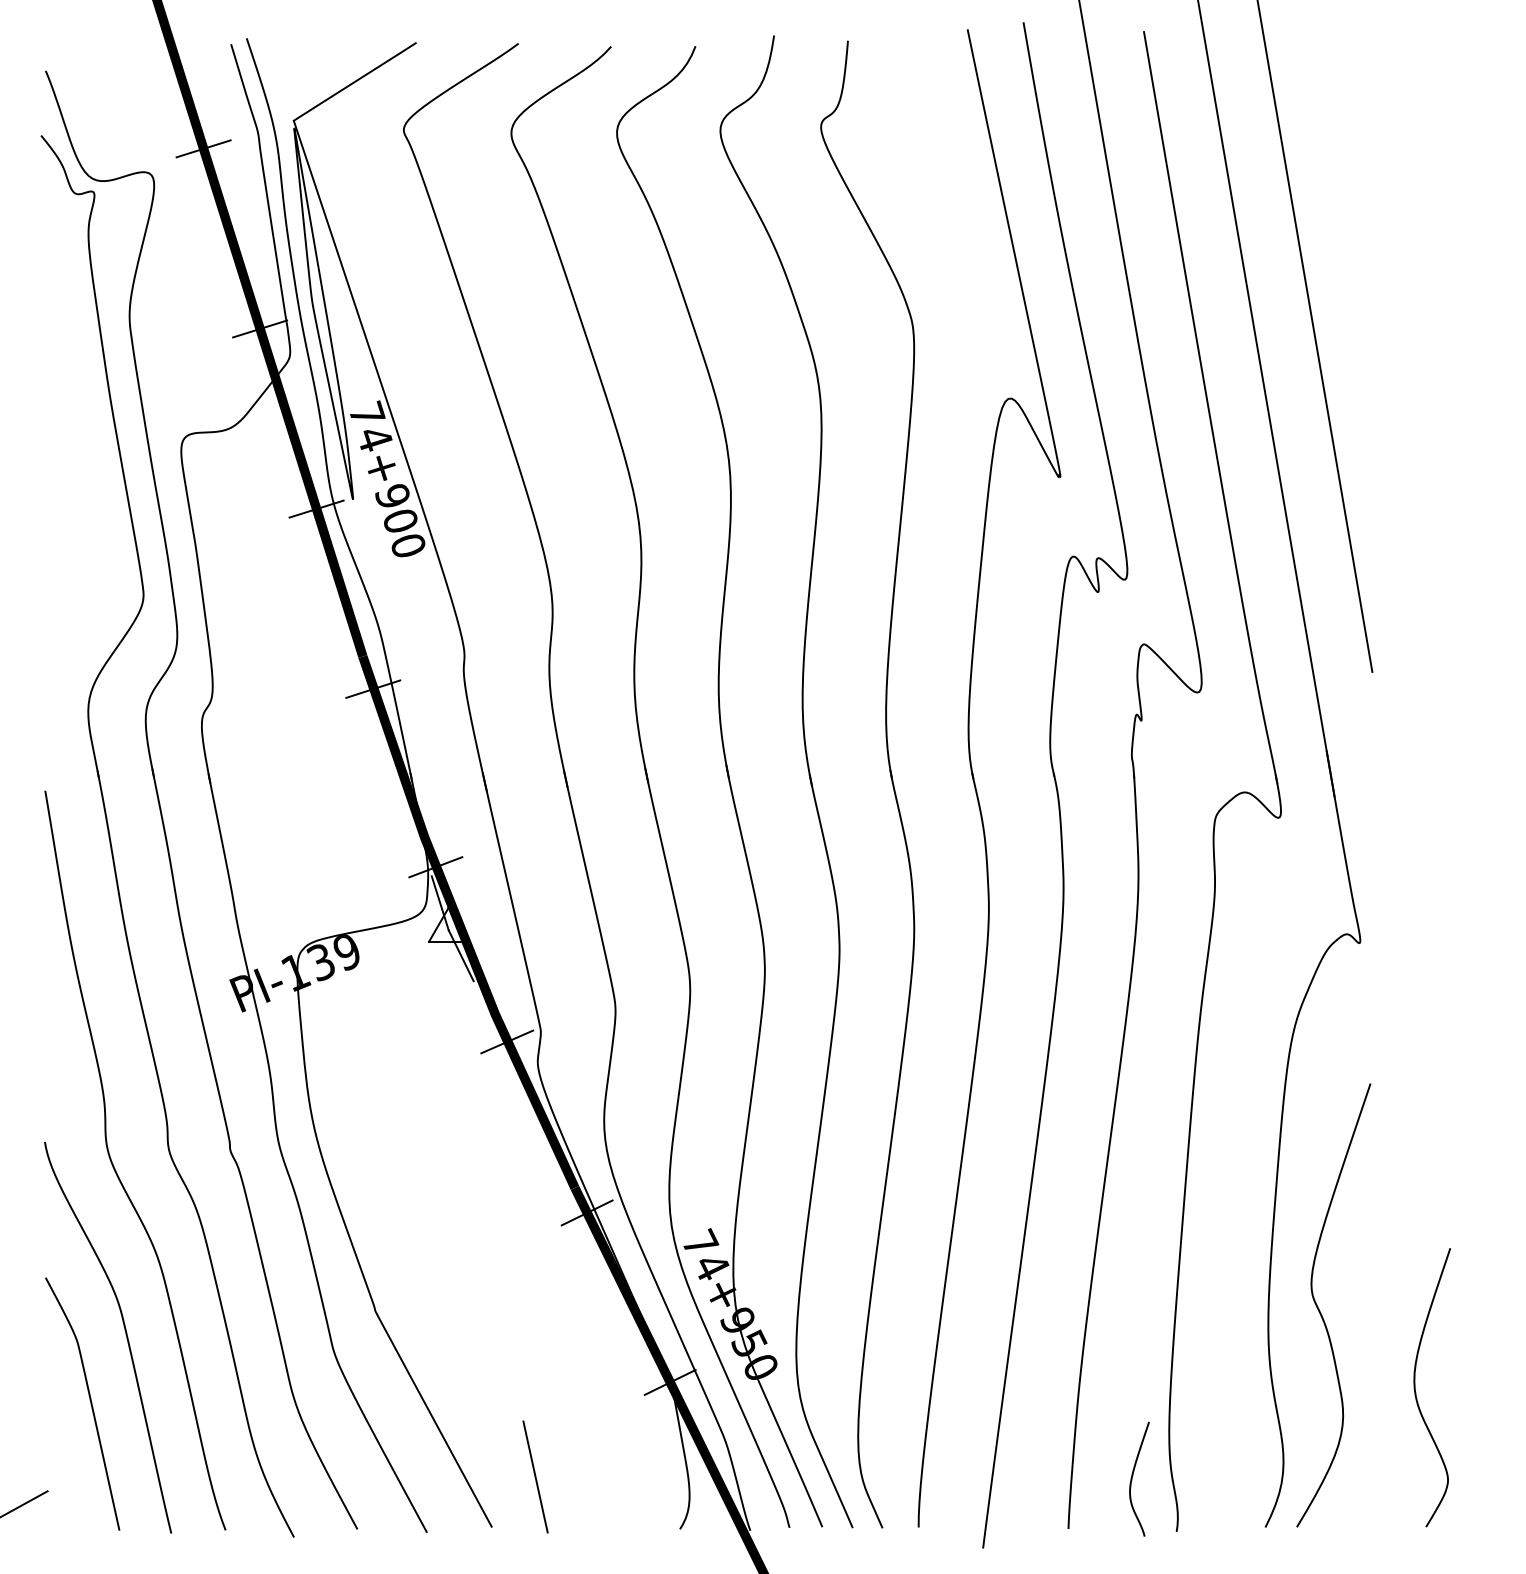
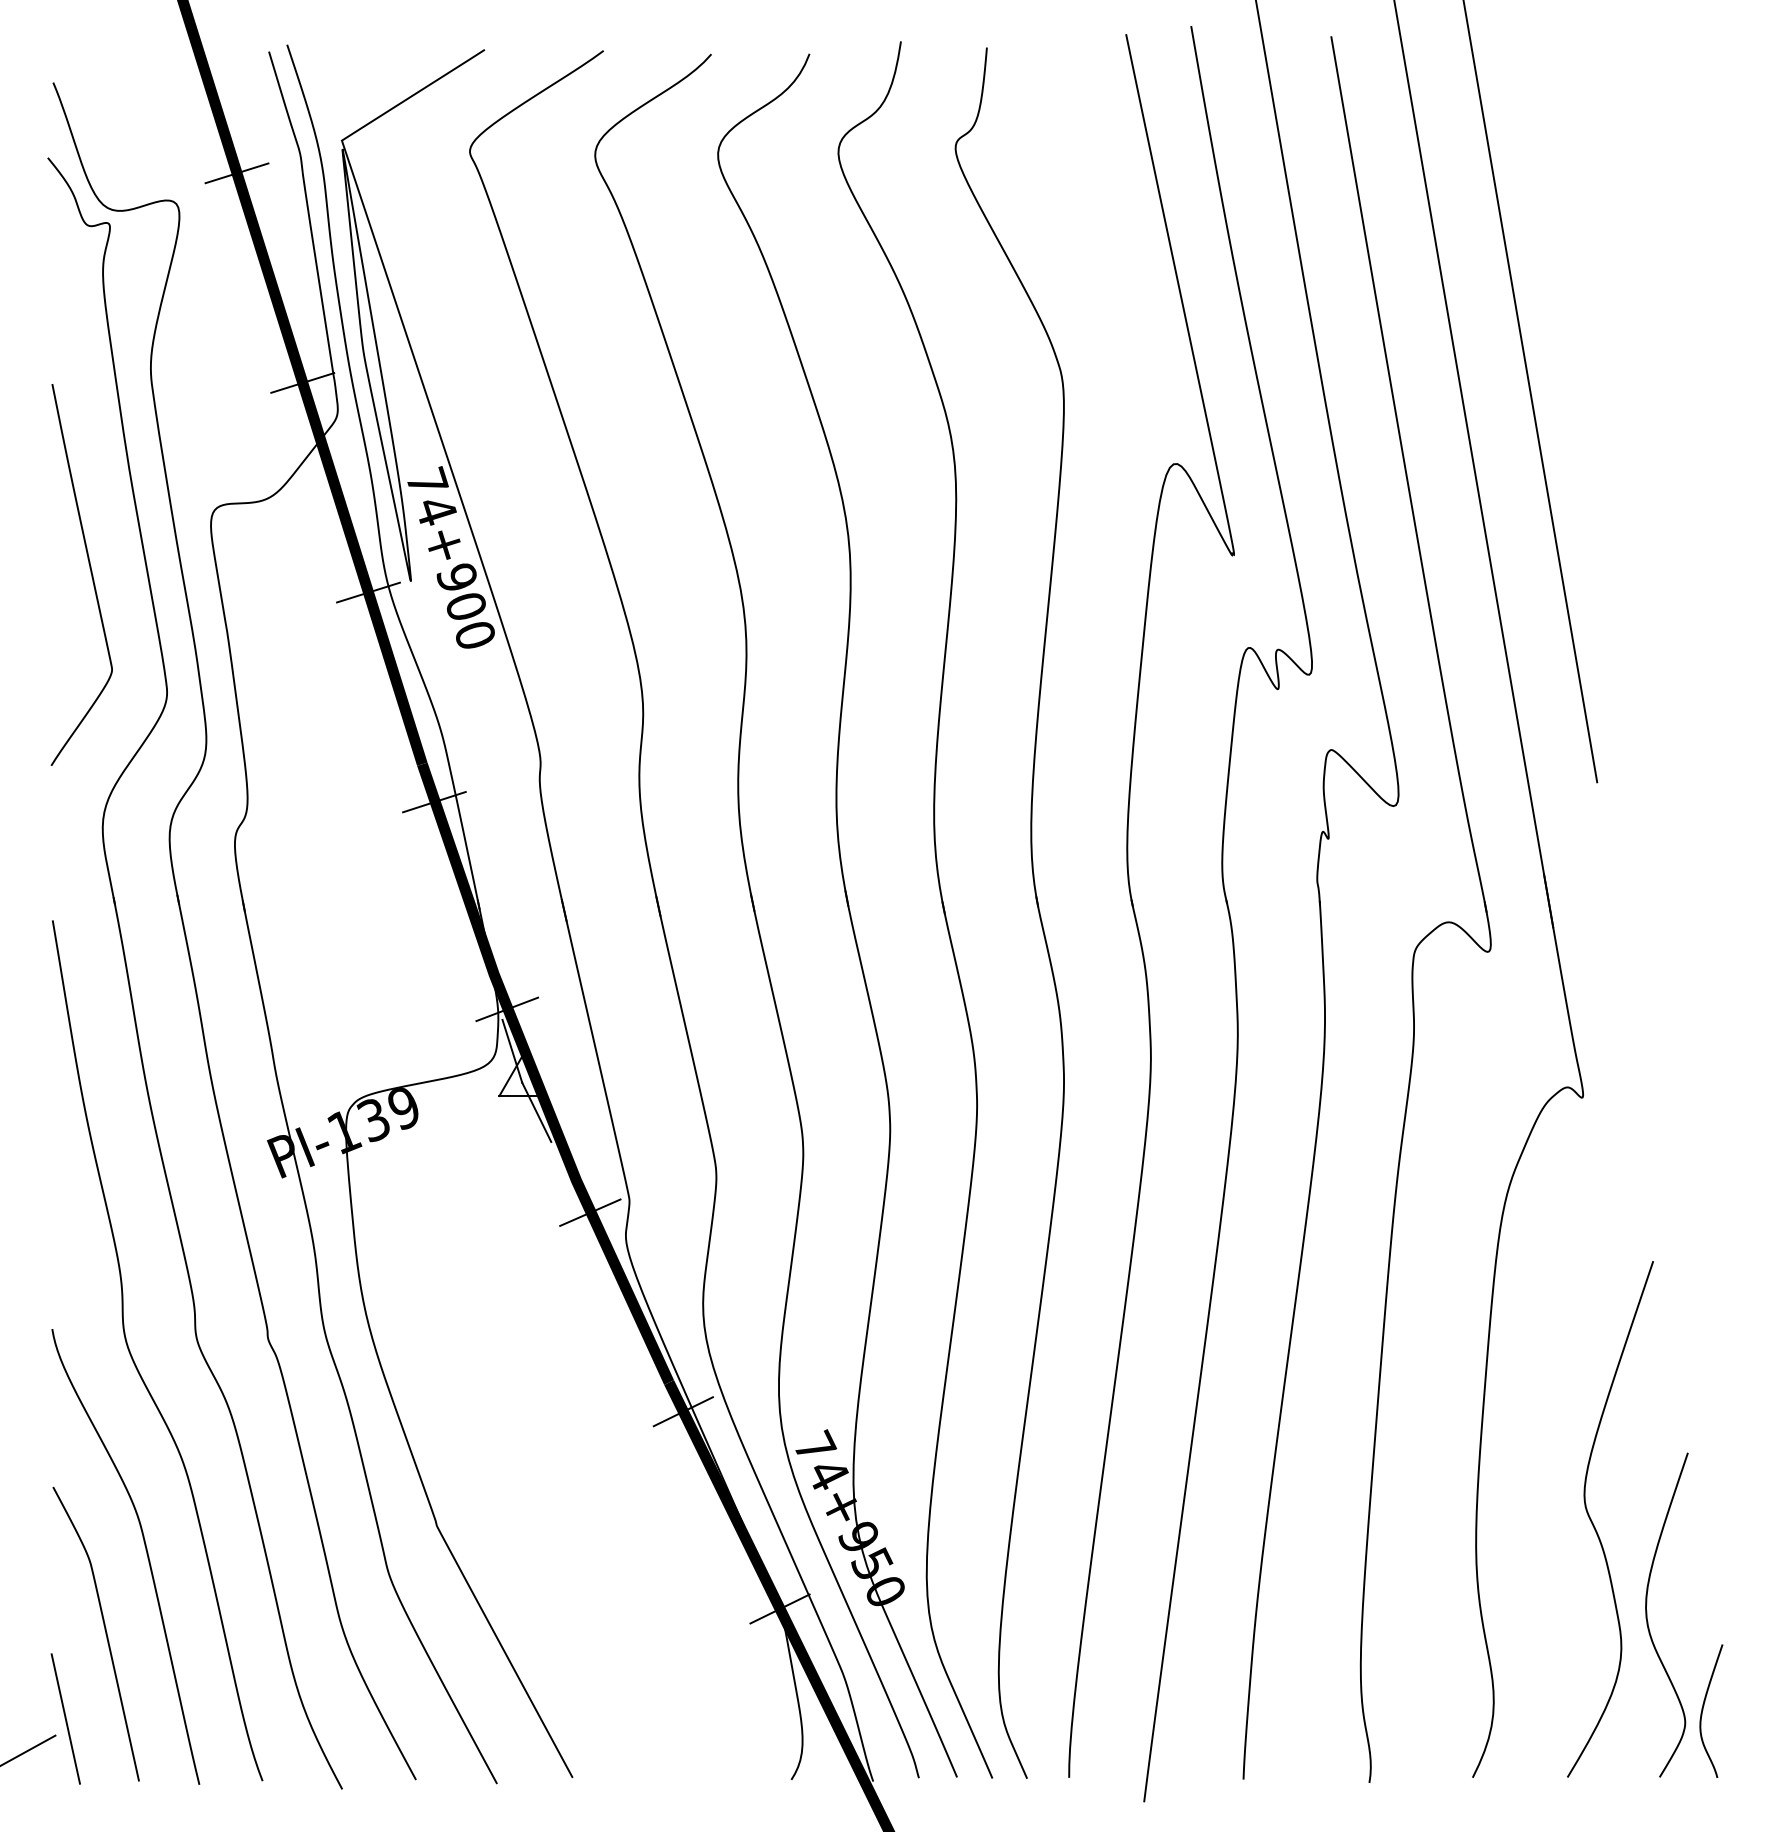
curve: (77, 491) -> (90, 572), added
curve: (1320, 1310) -> (1595, 1525), moved
curve: (1133, 1475) -> (1704, 1706), moved
line: (535, 1476) -> (65, 1718), moved

